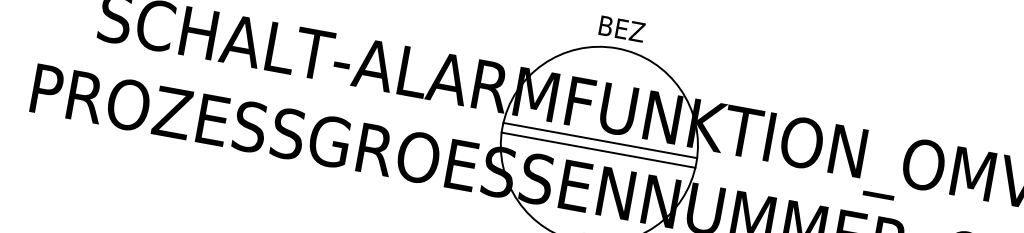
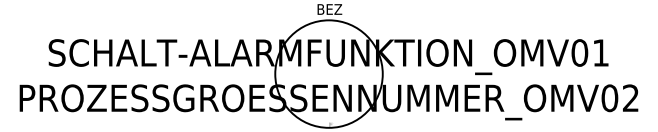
line: (599, 140) -> (328, 71), removed
line: (597, 149) -> (328, 76), removed

